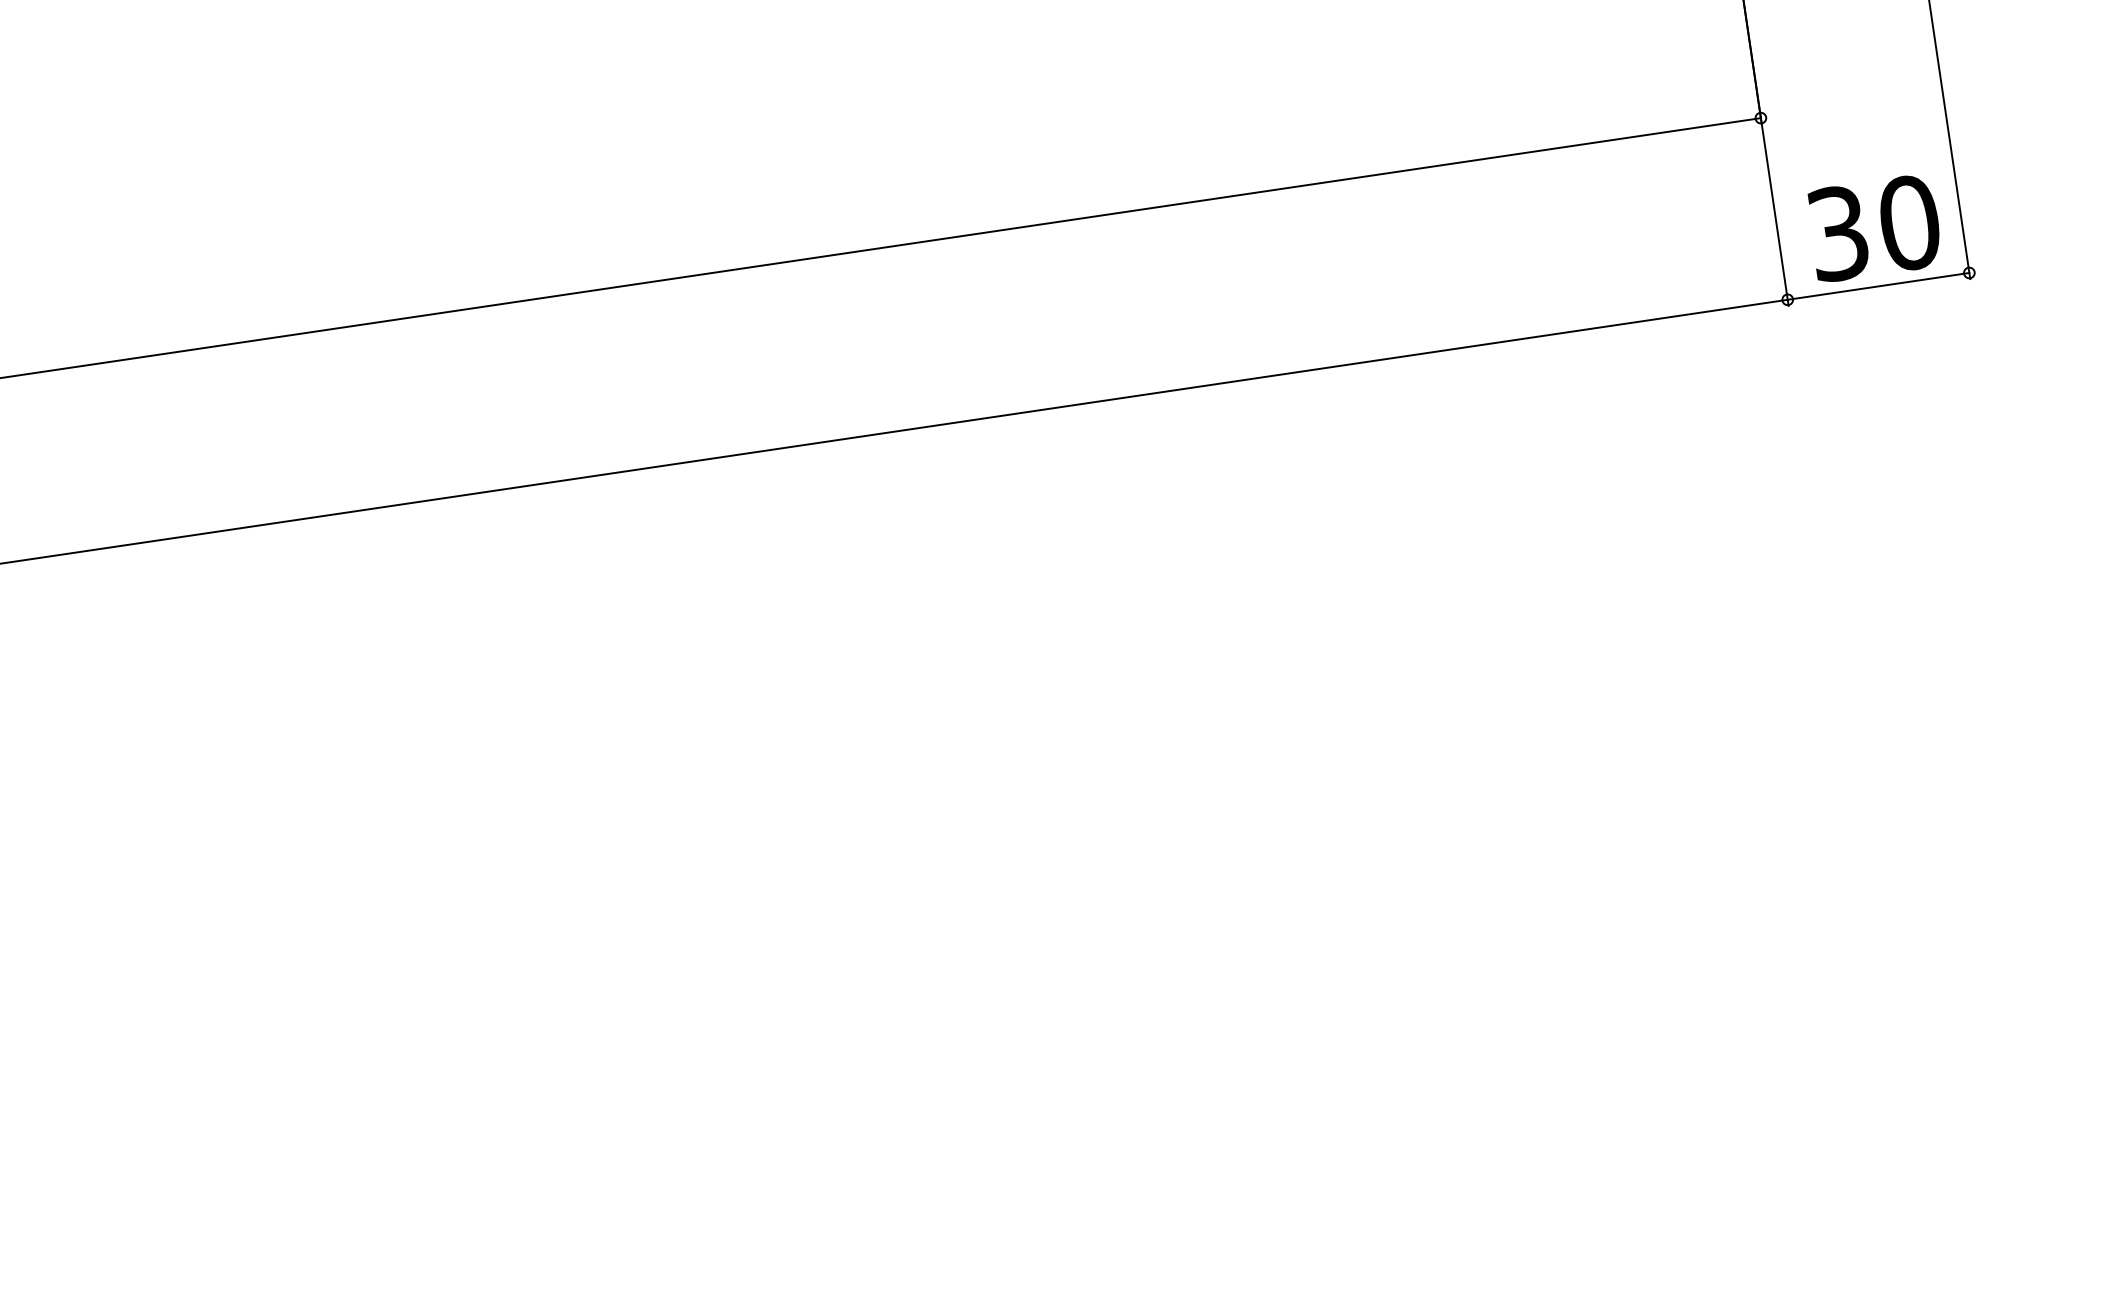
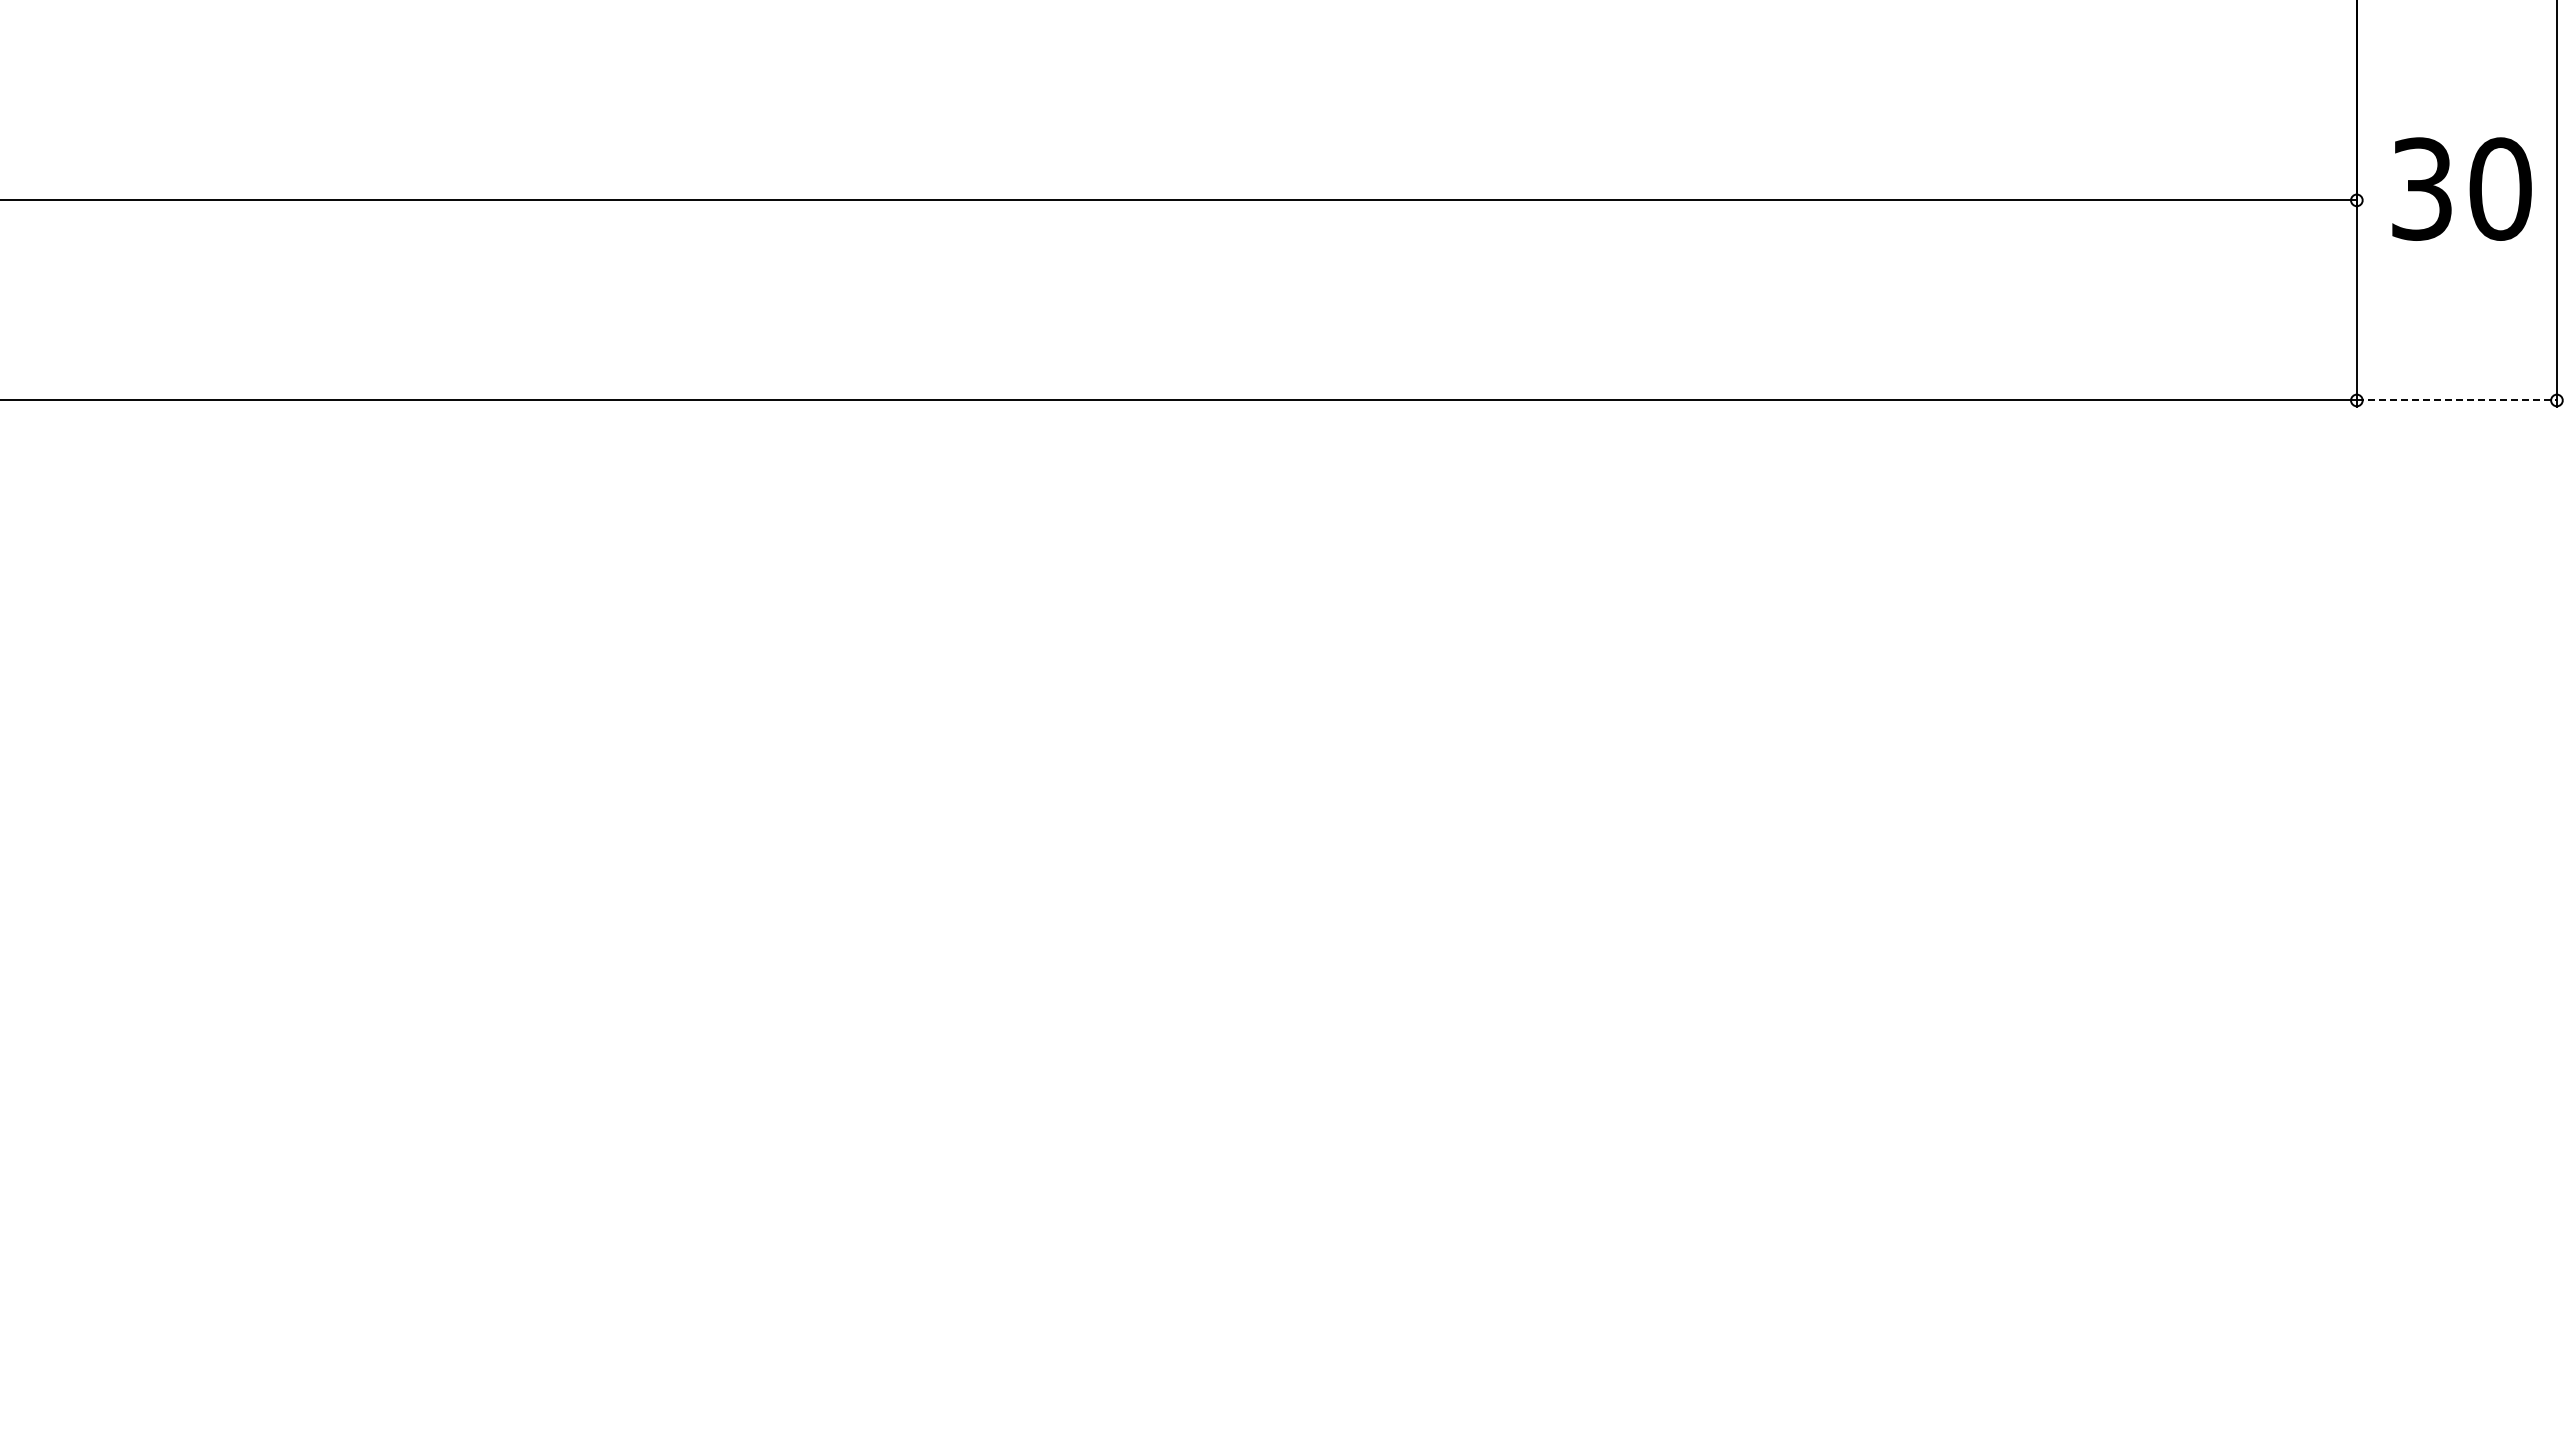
text: (1874, 227) -> (2461, 188), moved
line: (1879, 286) -> (2457, 400), solid -> dashed

